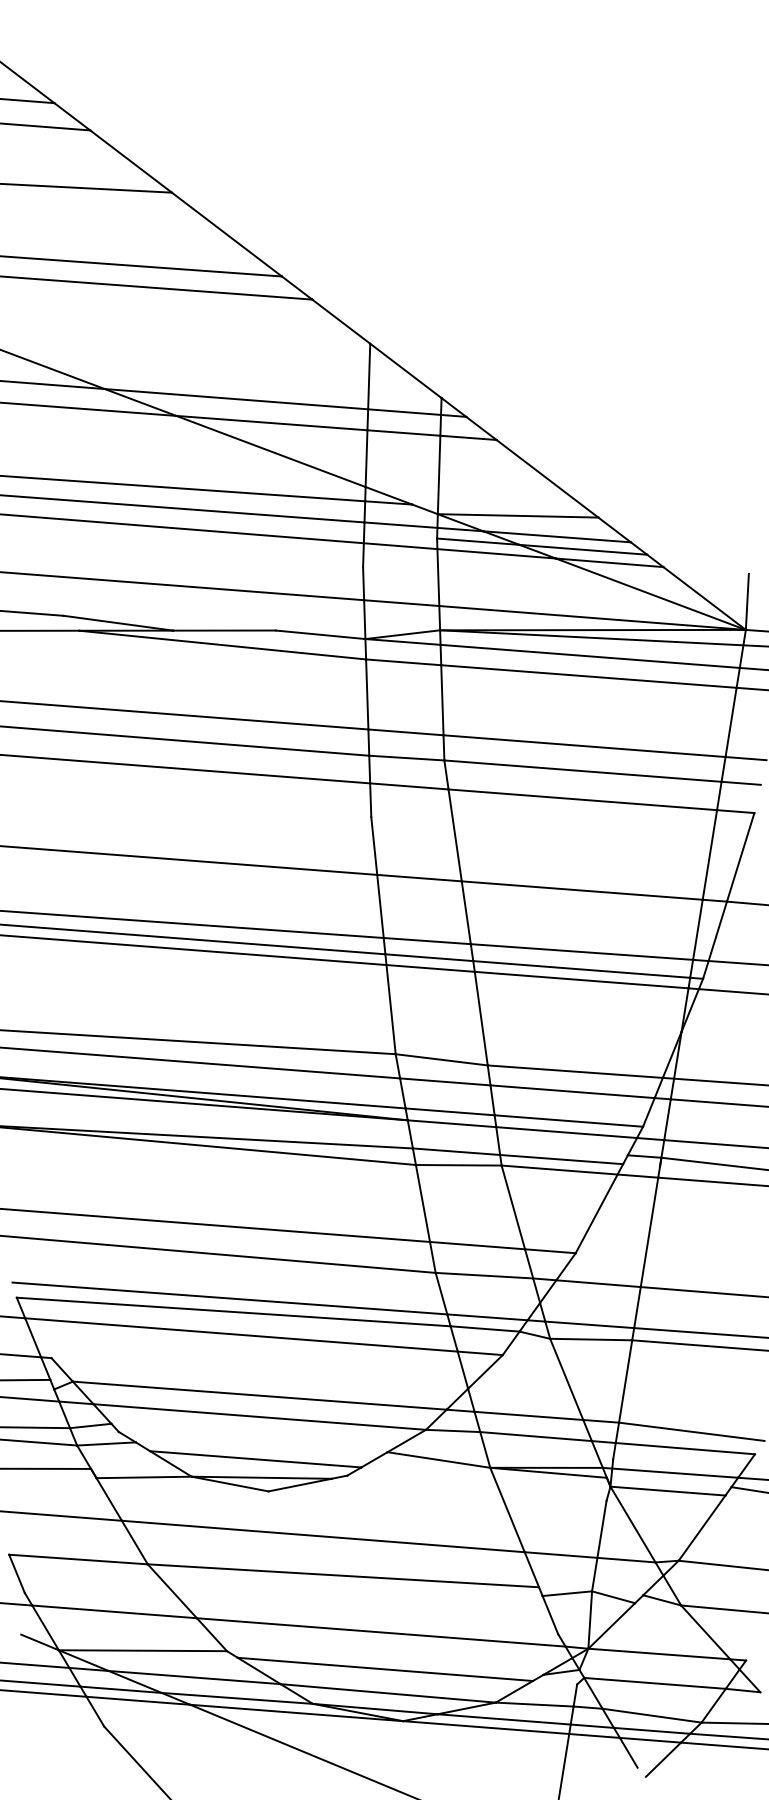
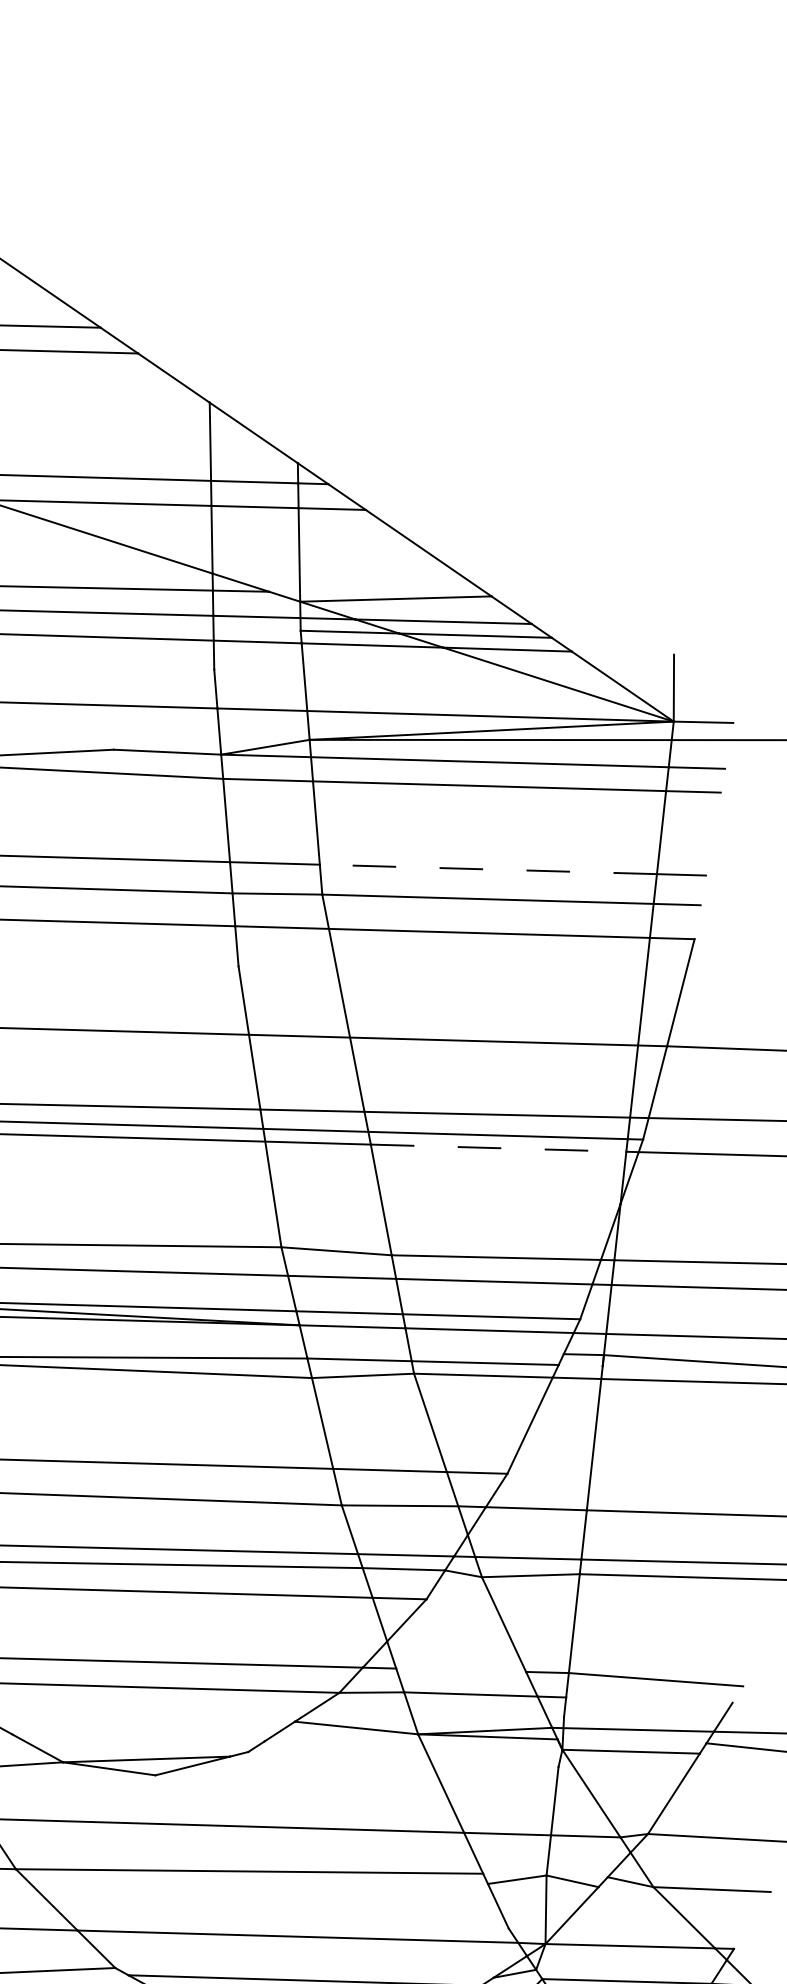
line: (584, 746) -> (488, 869), solid -> dashed
line: (582, 980) -> (499, 1148), solid -> dashed
line: (528, 1415) -> (460, 1669), removed
line: (684, 1448) -> (648, 1700), removed
line: (255, 1459) -> (138, 1738), removed

